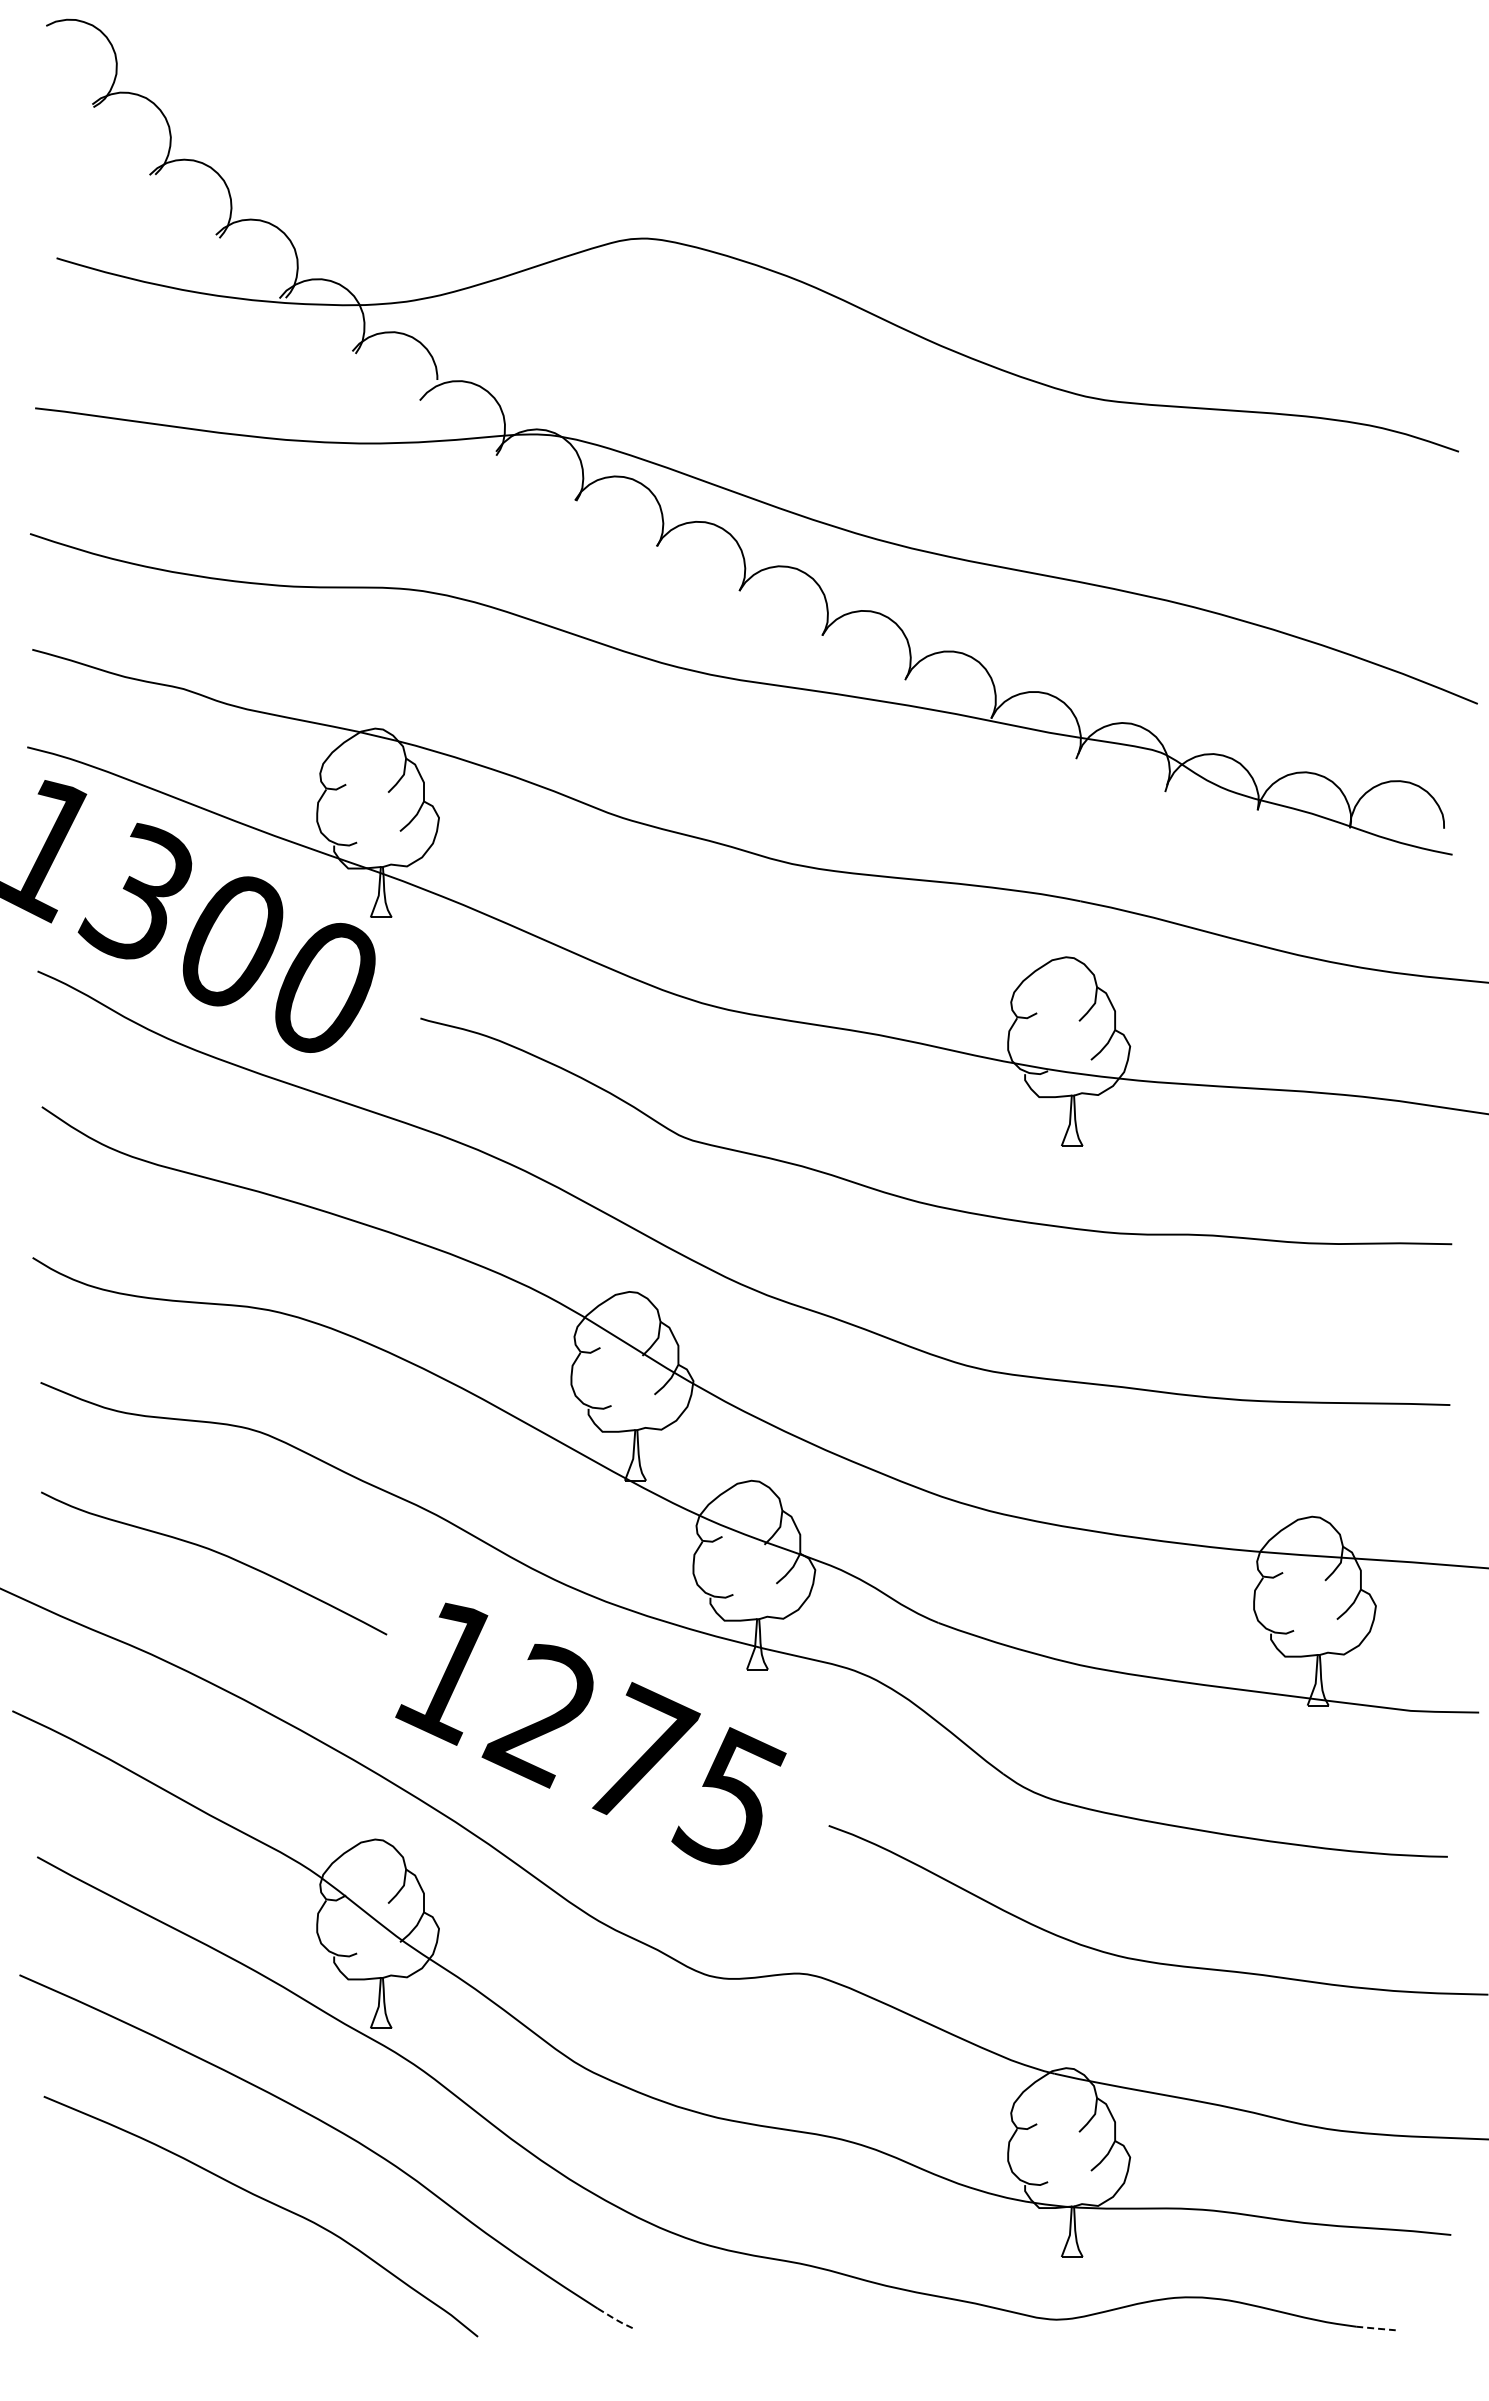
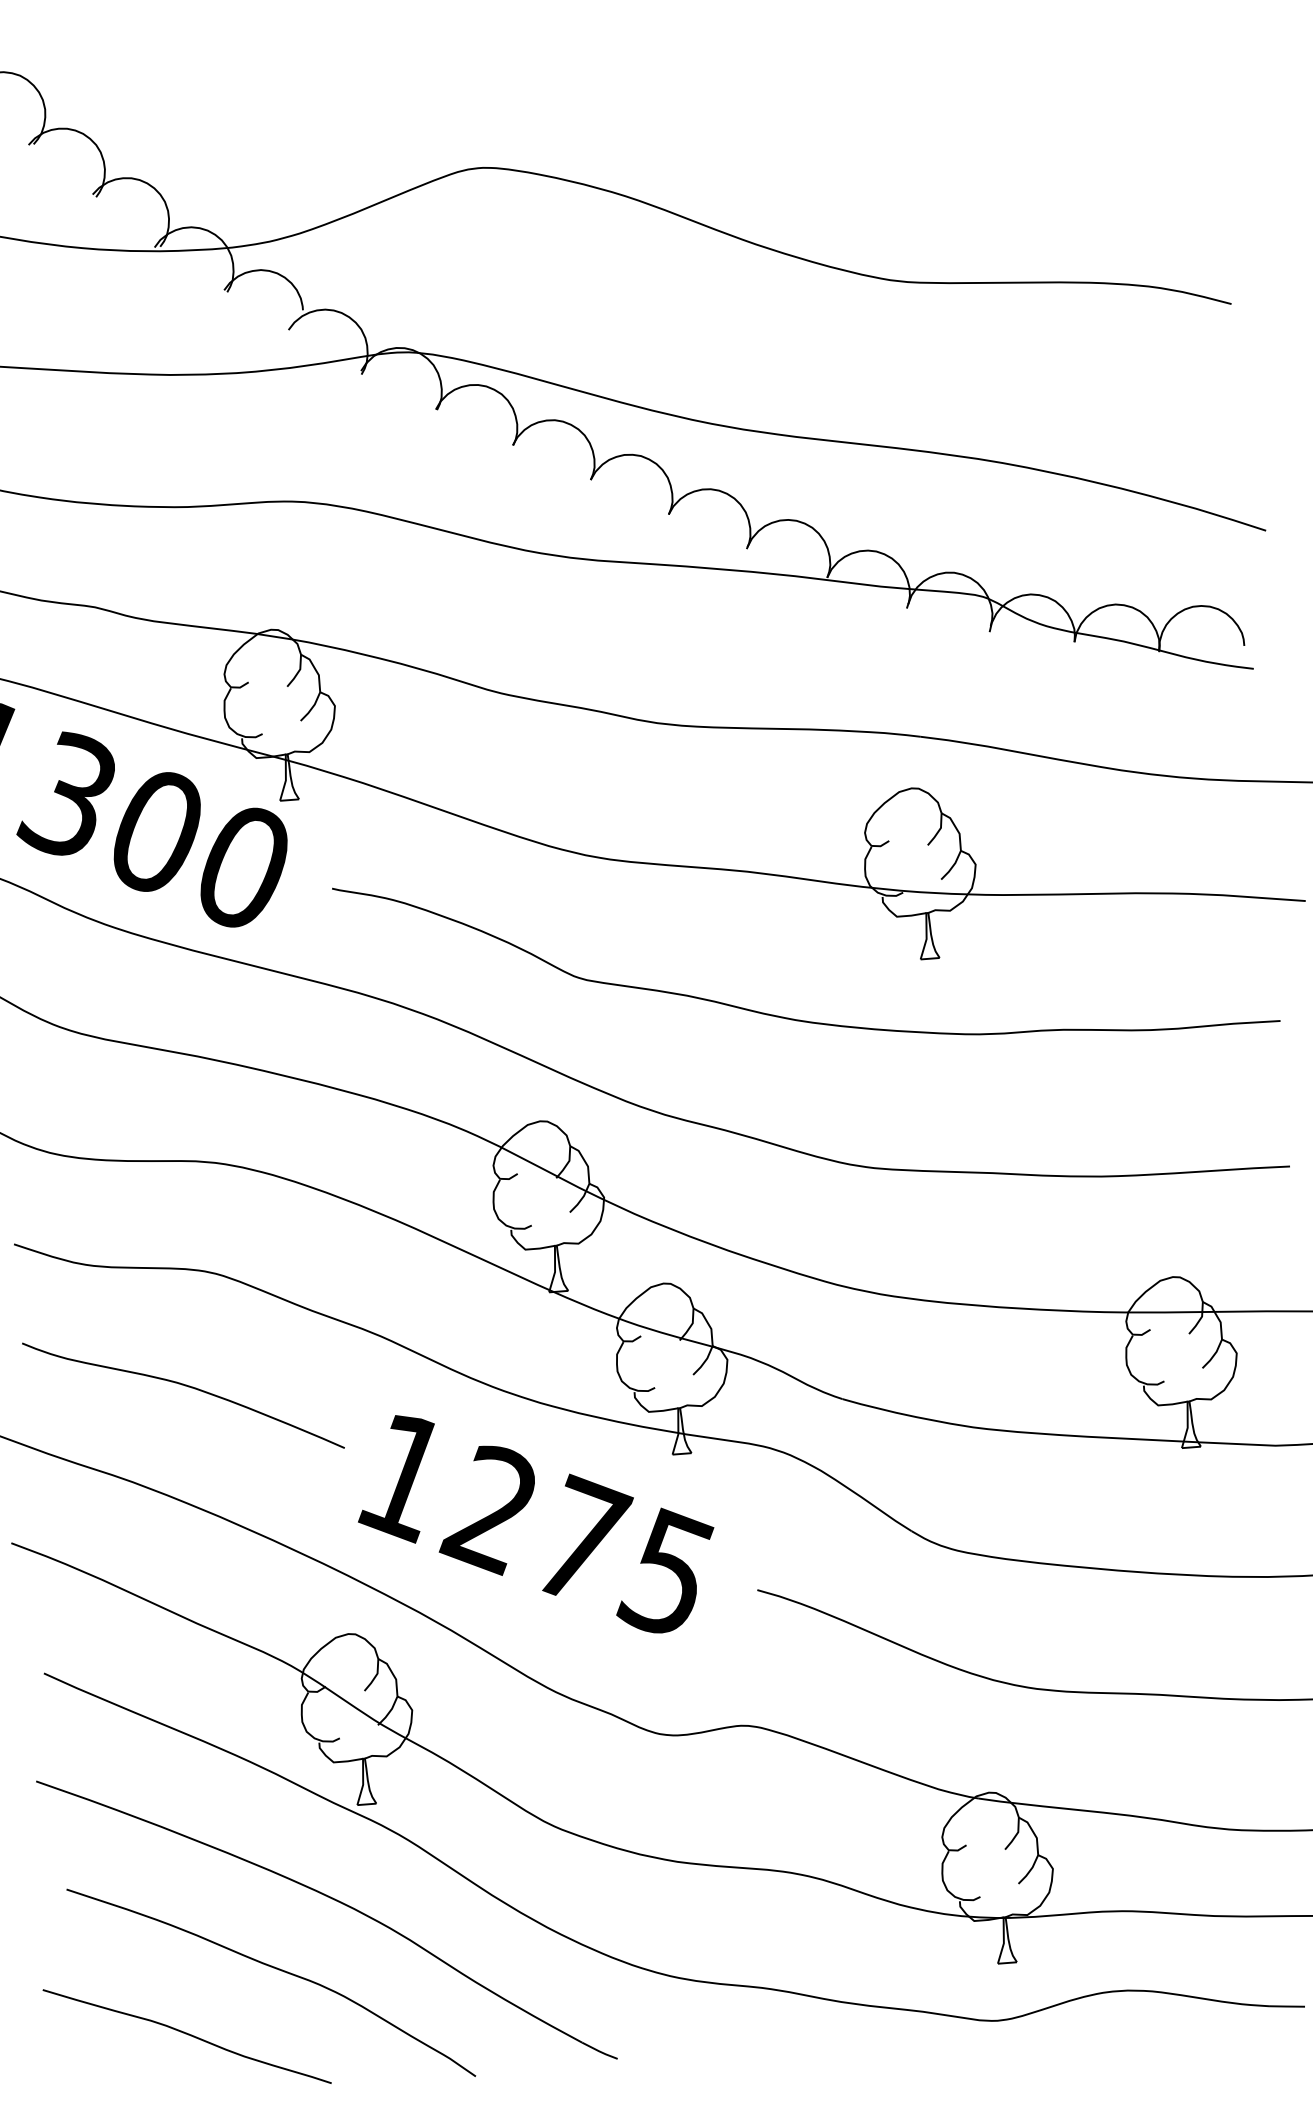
curve: (163, 2266) -> (186, 2034), added
line: (616, 2319) -> (599, 2051), dashed -> solid
line: (1375, 2328) -> (1286, 2006), dashed -> solid

